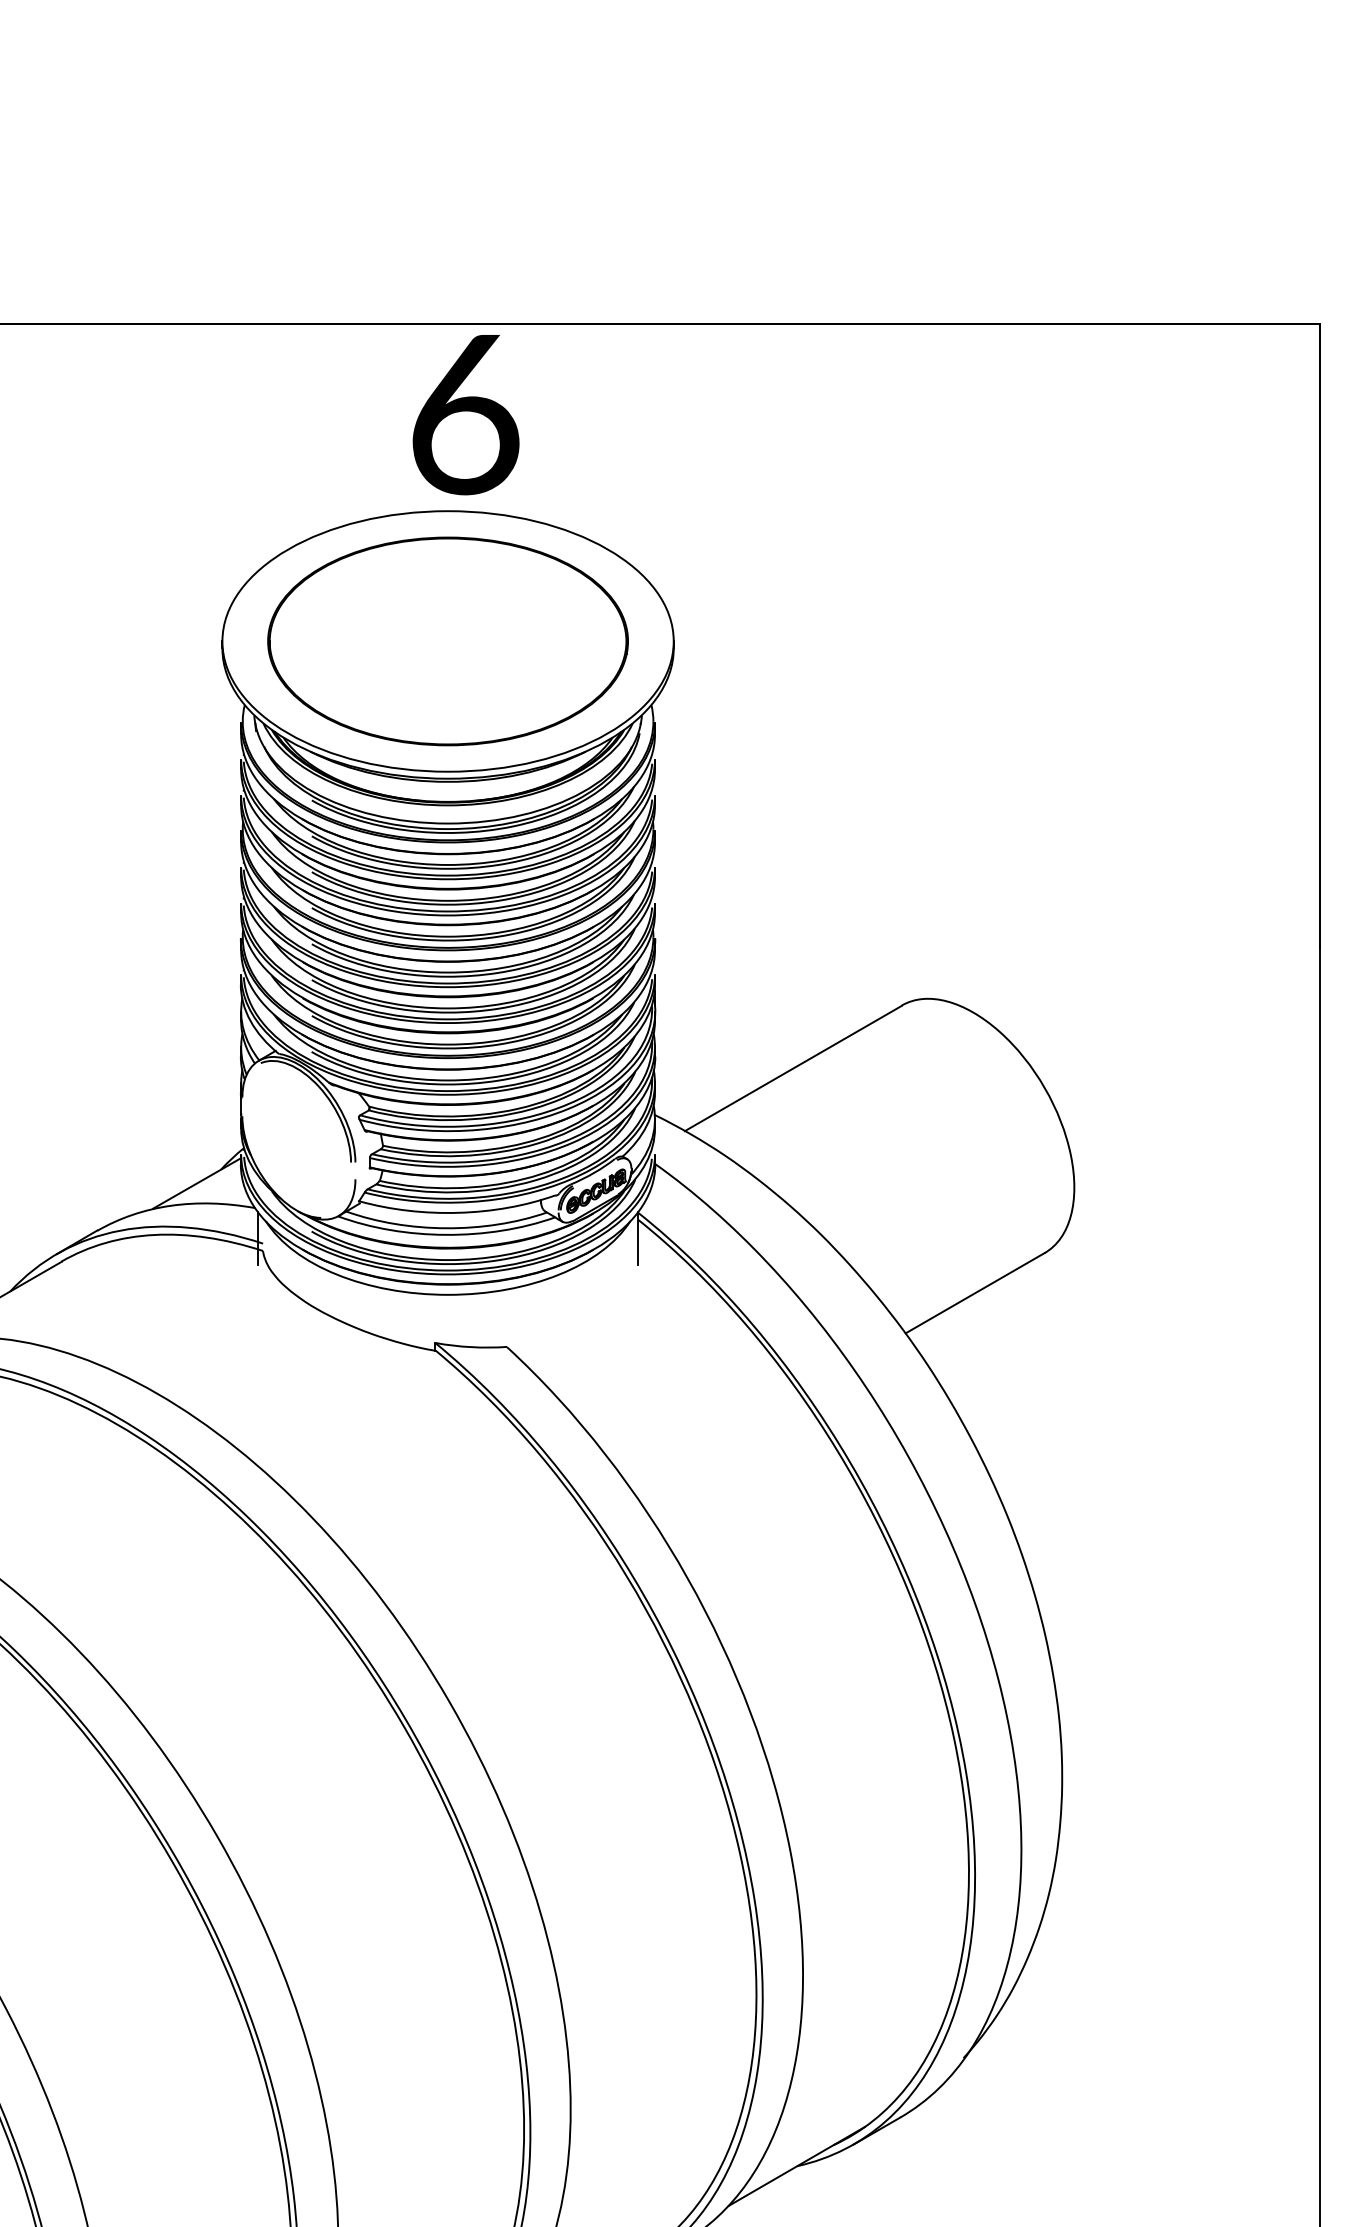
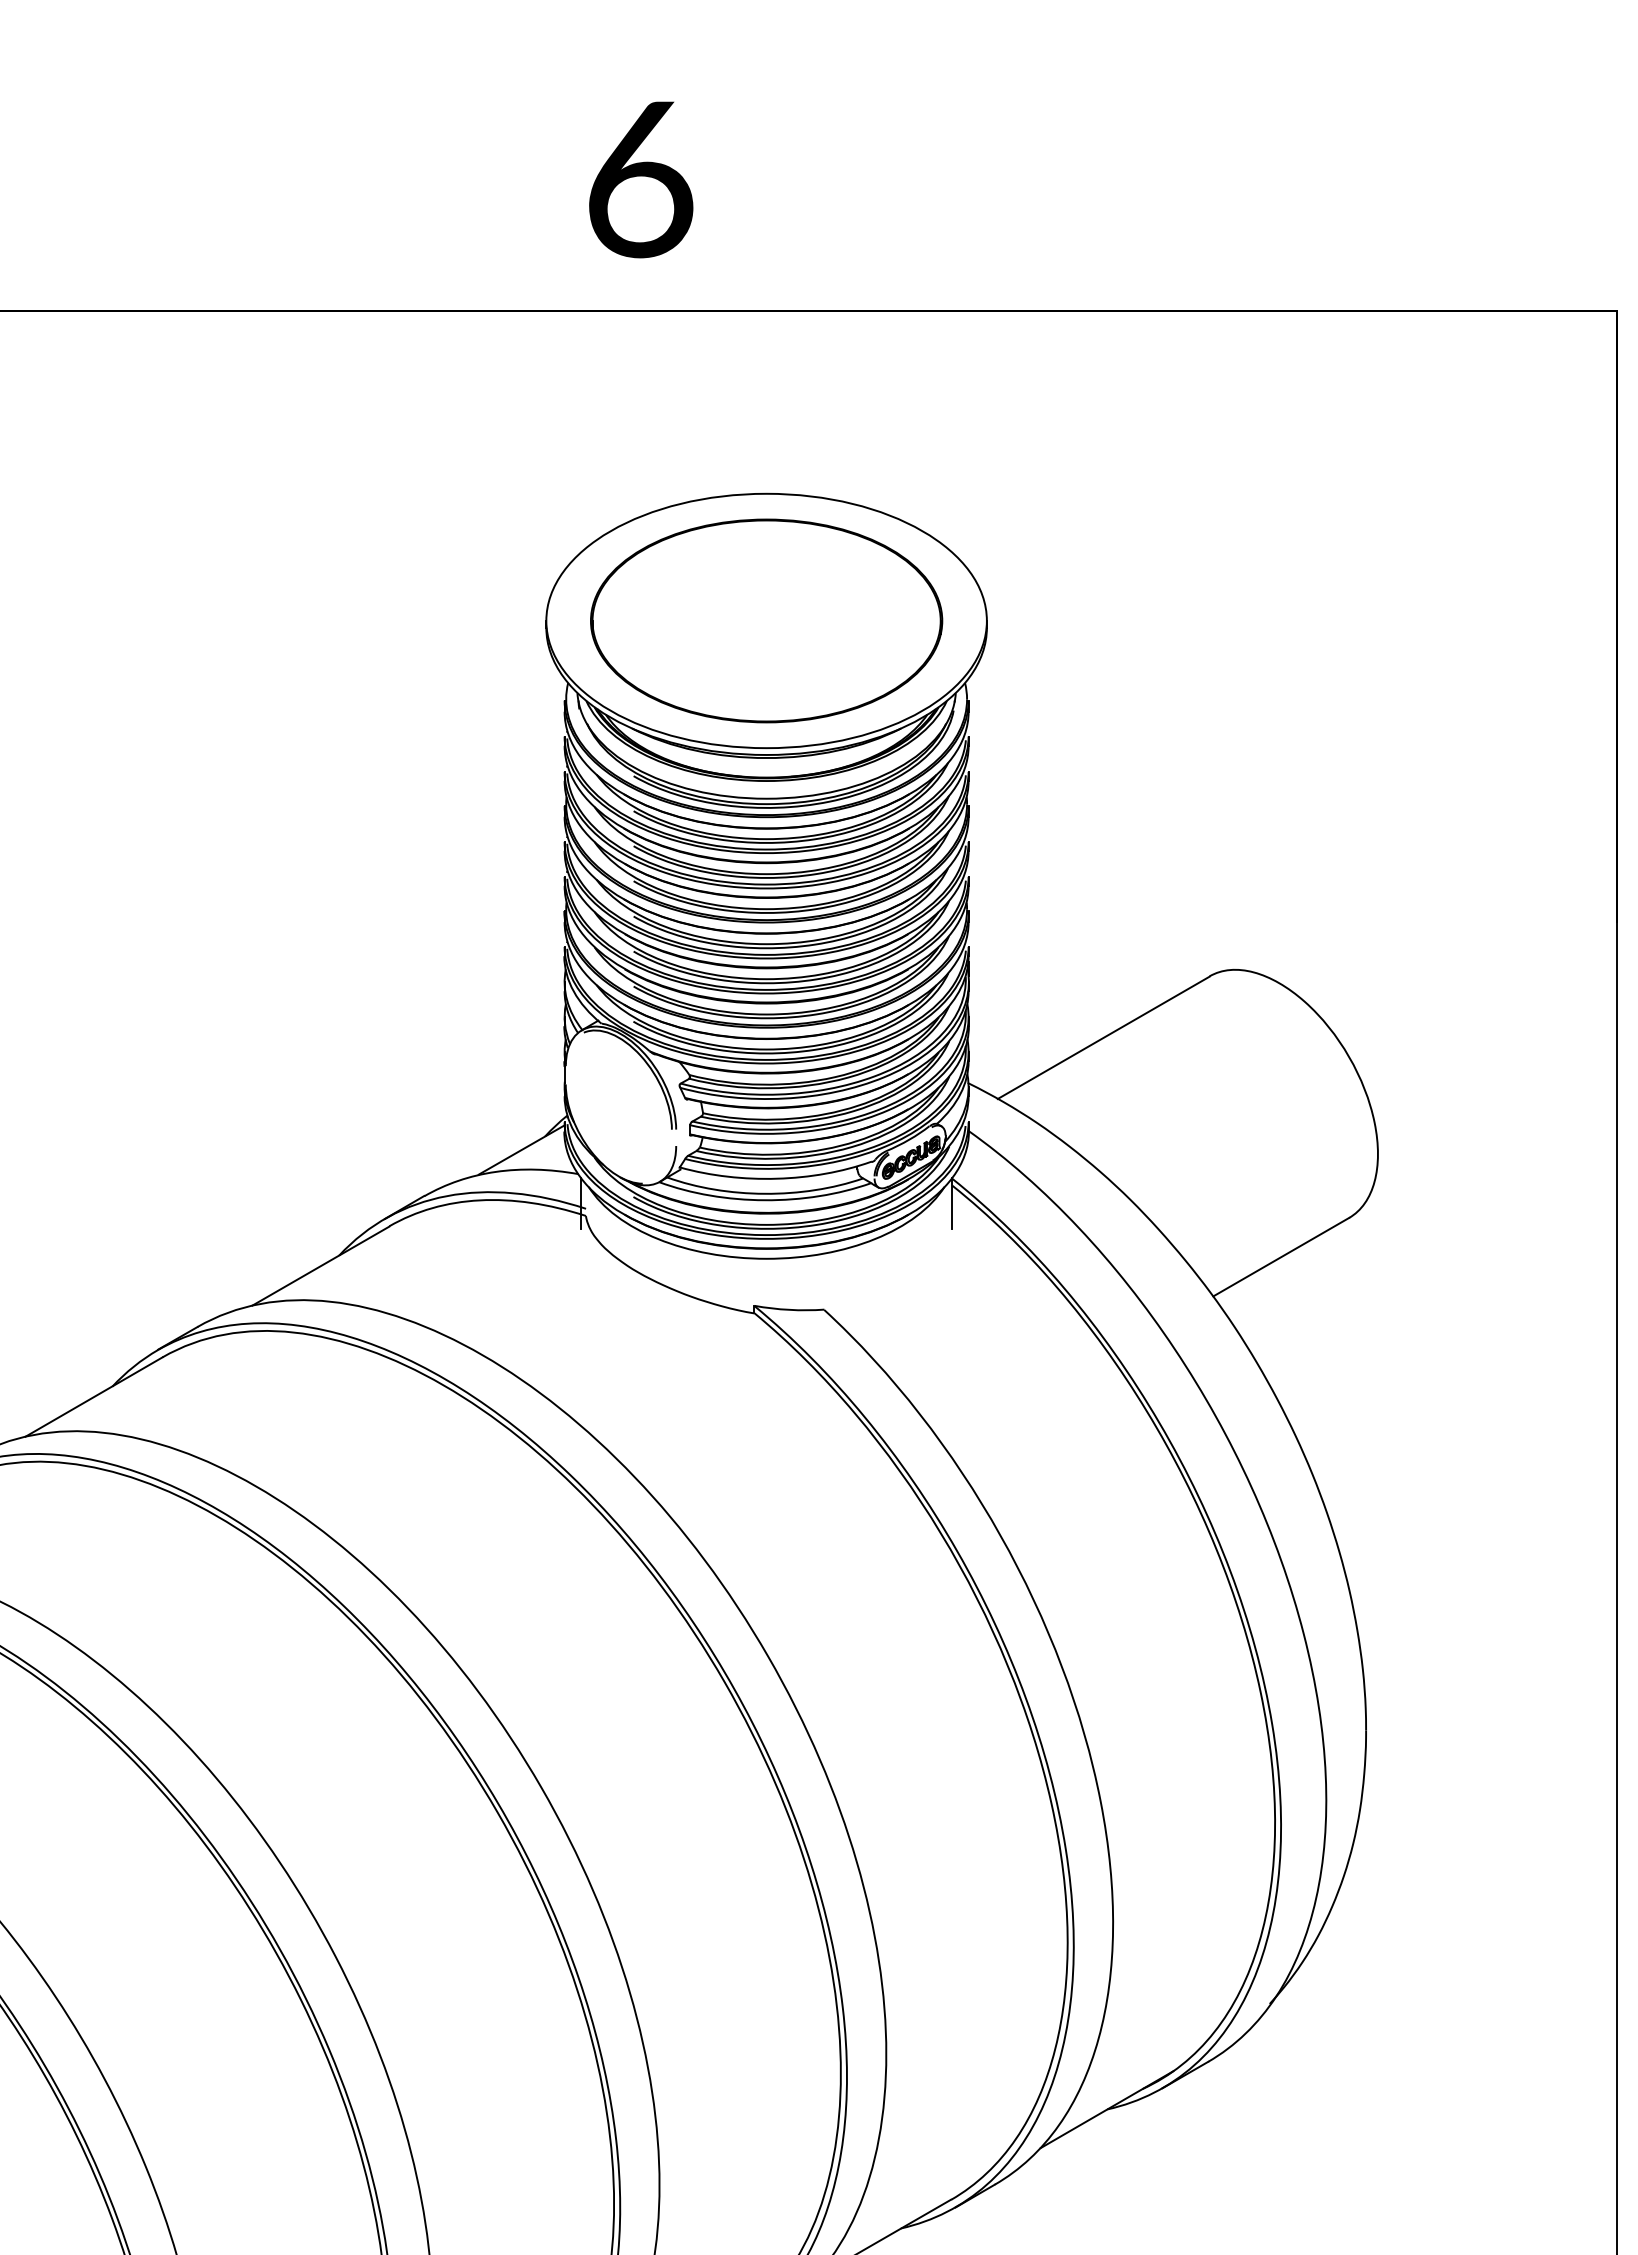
text: (466, 414) -> (641, 179), moved

